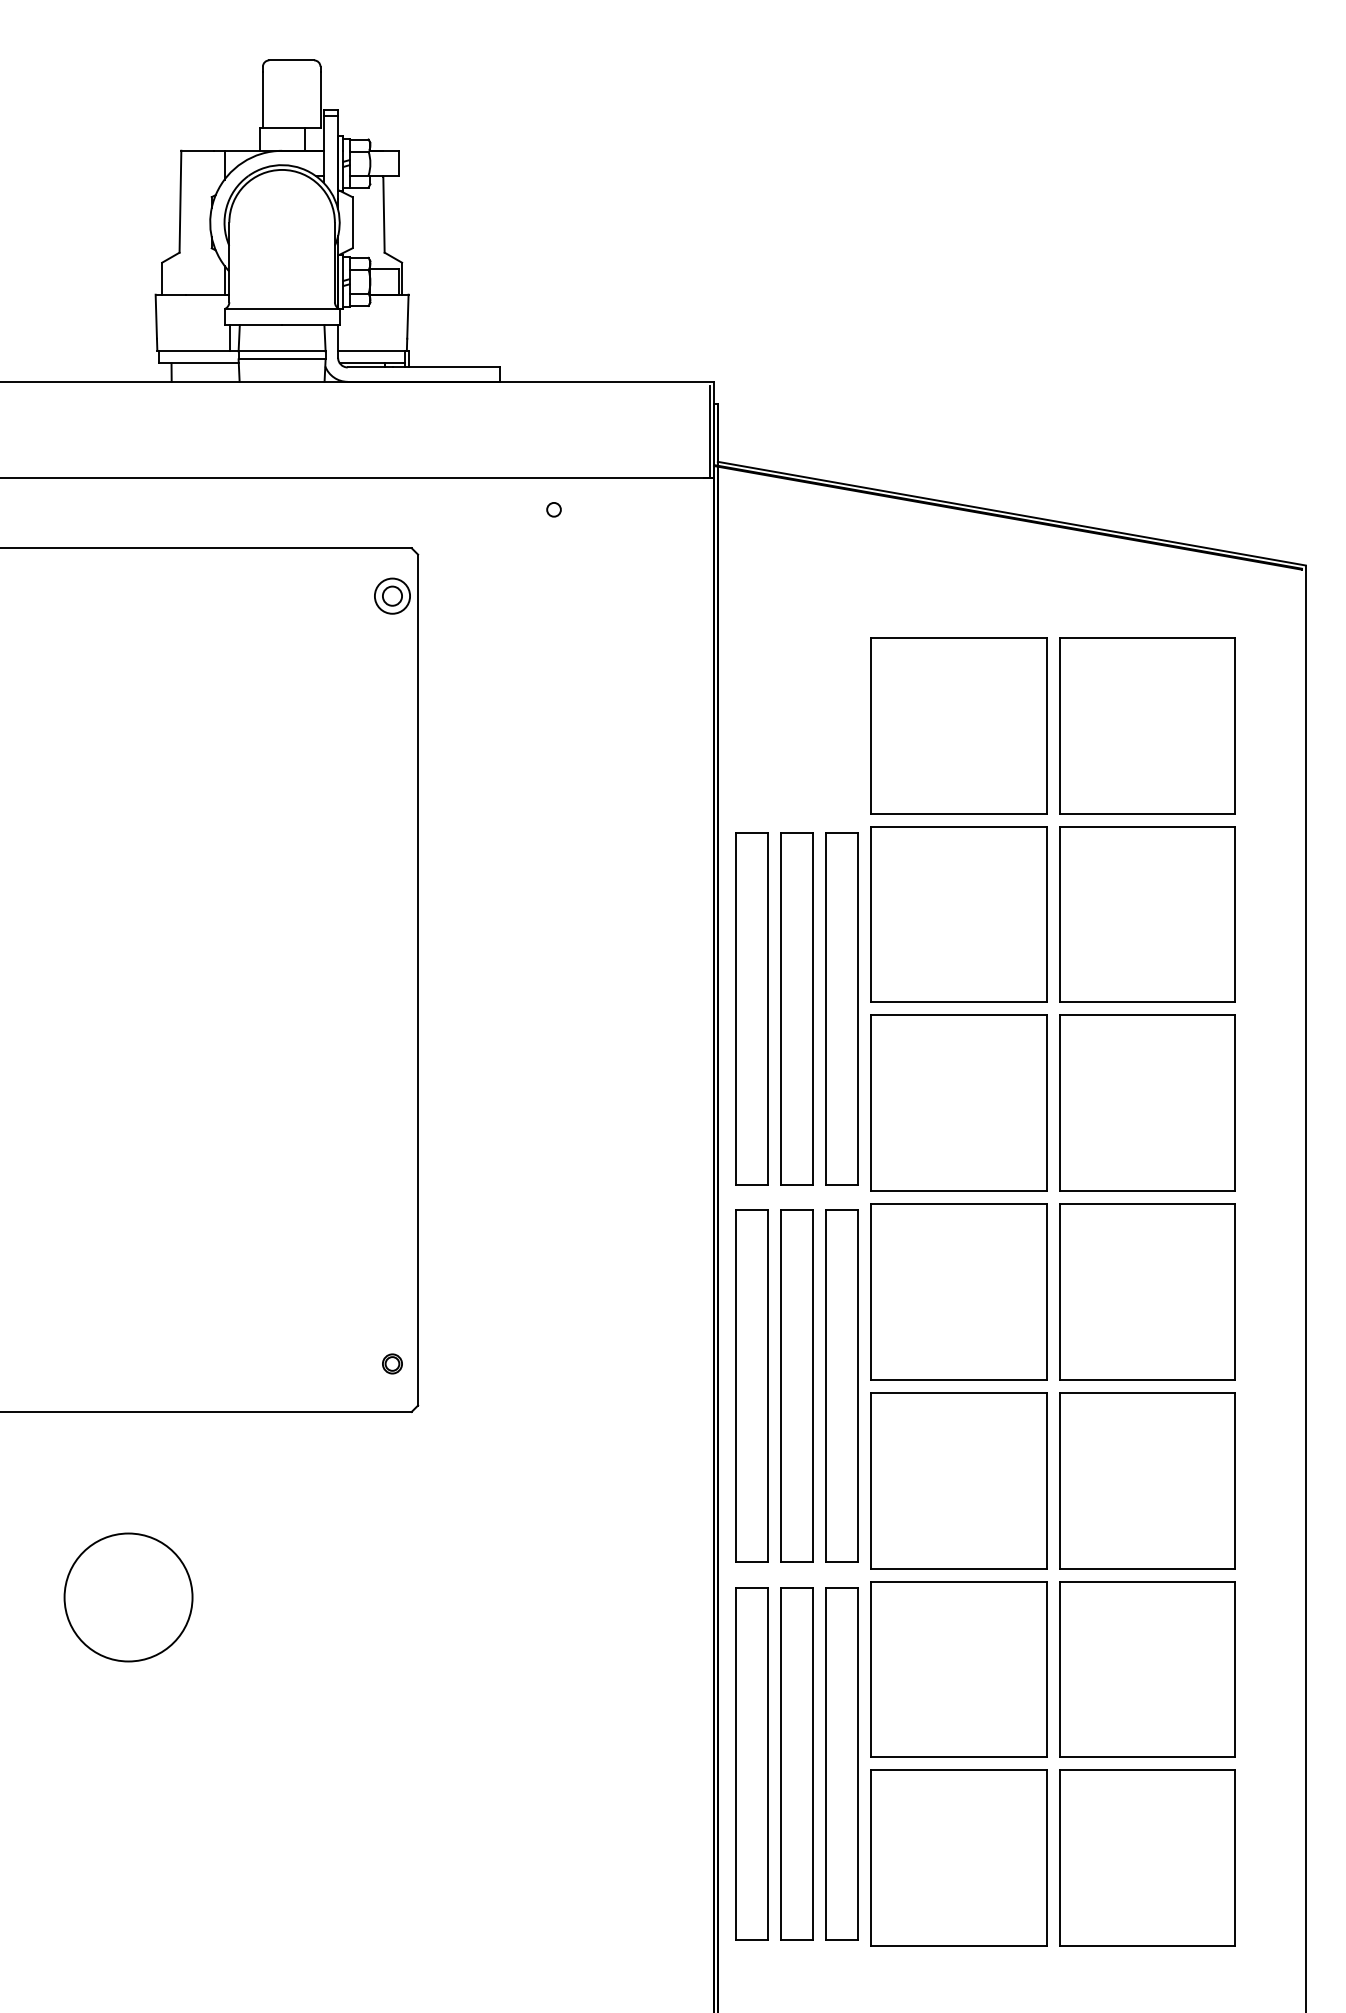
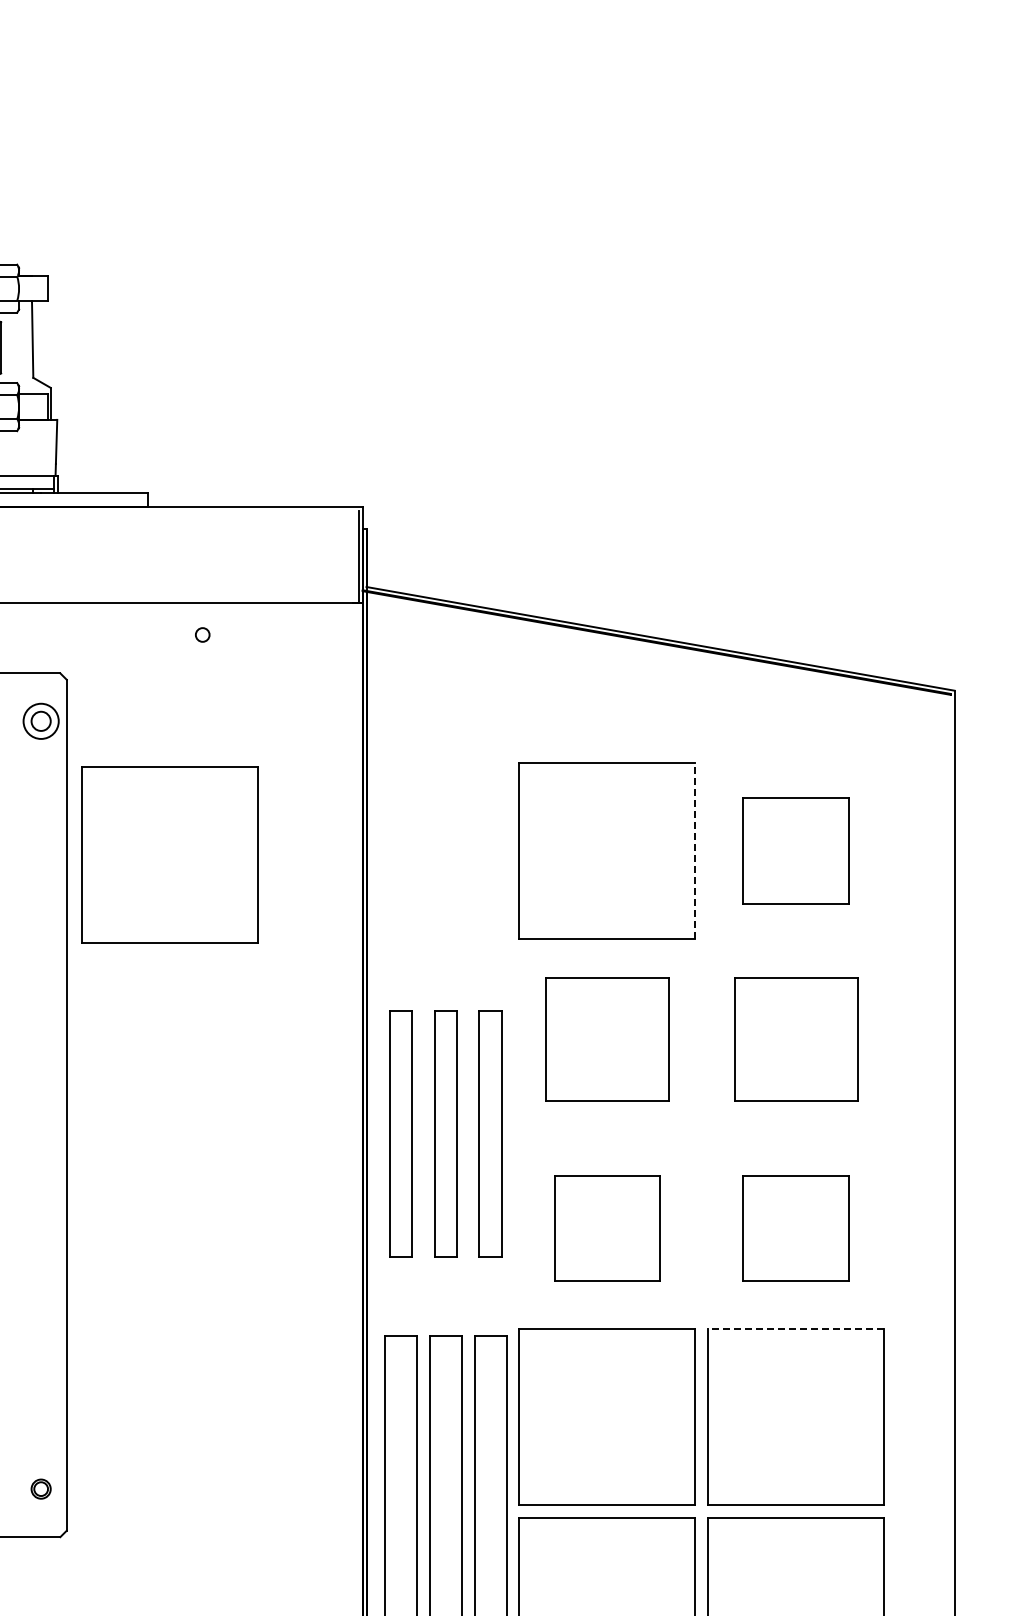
line: (1046, 725) -> (695, 850), solid -> dashed
part: (1147, 725) -> (796, 850), size x0.6
part: (521, 729) -> (170, 854), added
part: (958, 914) -> (607, 1039), size x0.7
part: (1147, 914) -> (796, 1039), size x0.7
part: (751, 1008) -> (400, 1133), size x0.7
part: (796, 1008) -> (445, 1133), size x0.7
part: (841, 1008) -> (490, 1133), size x0.7
part: (958, 1102) -> (607, 1227), size x0.6
part: (1147, 1102) -> (796, 1227), size x0.6
line: (1147, 1204) -> (796, 1329), solid -> dashed

